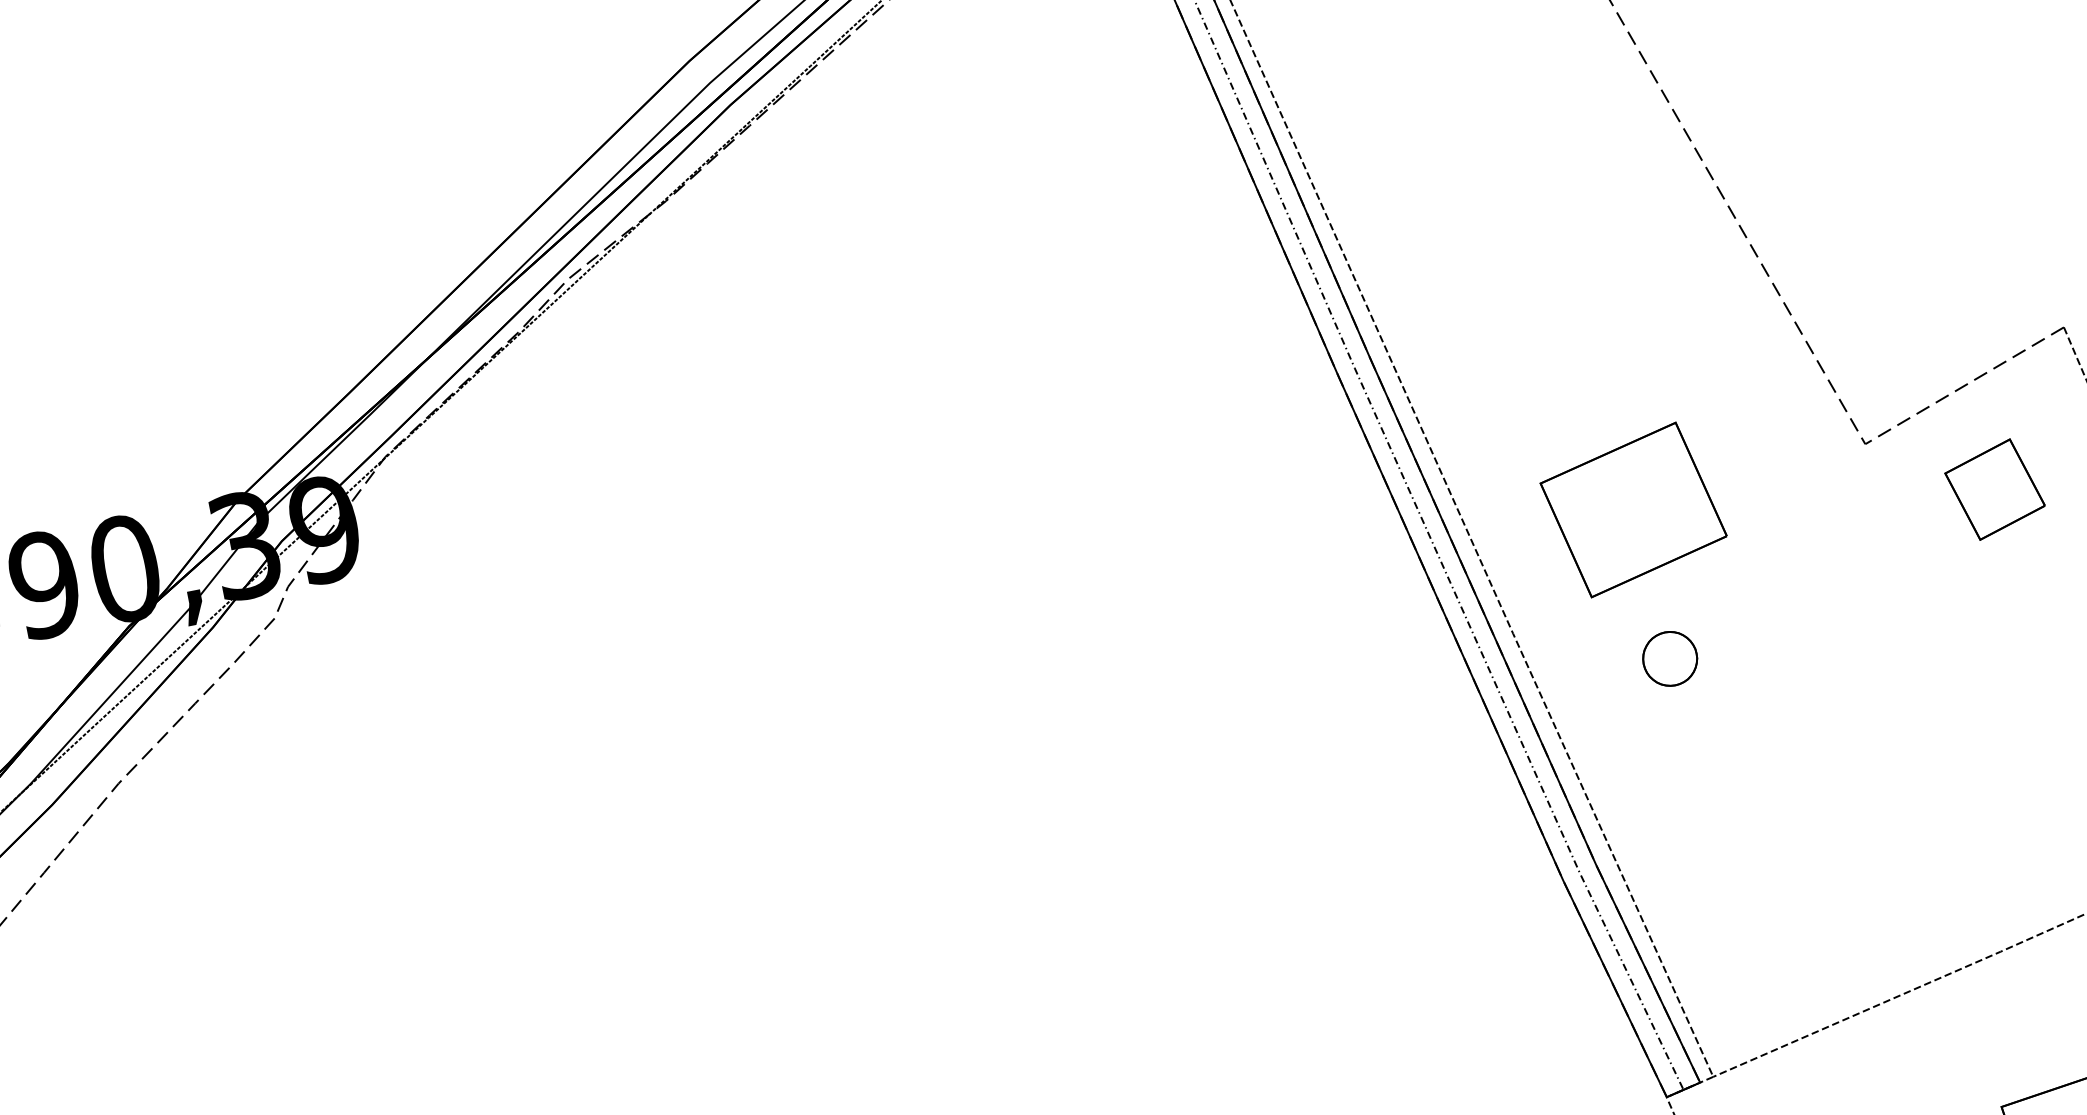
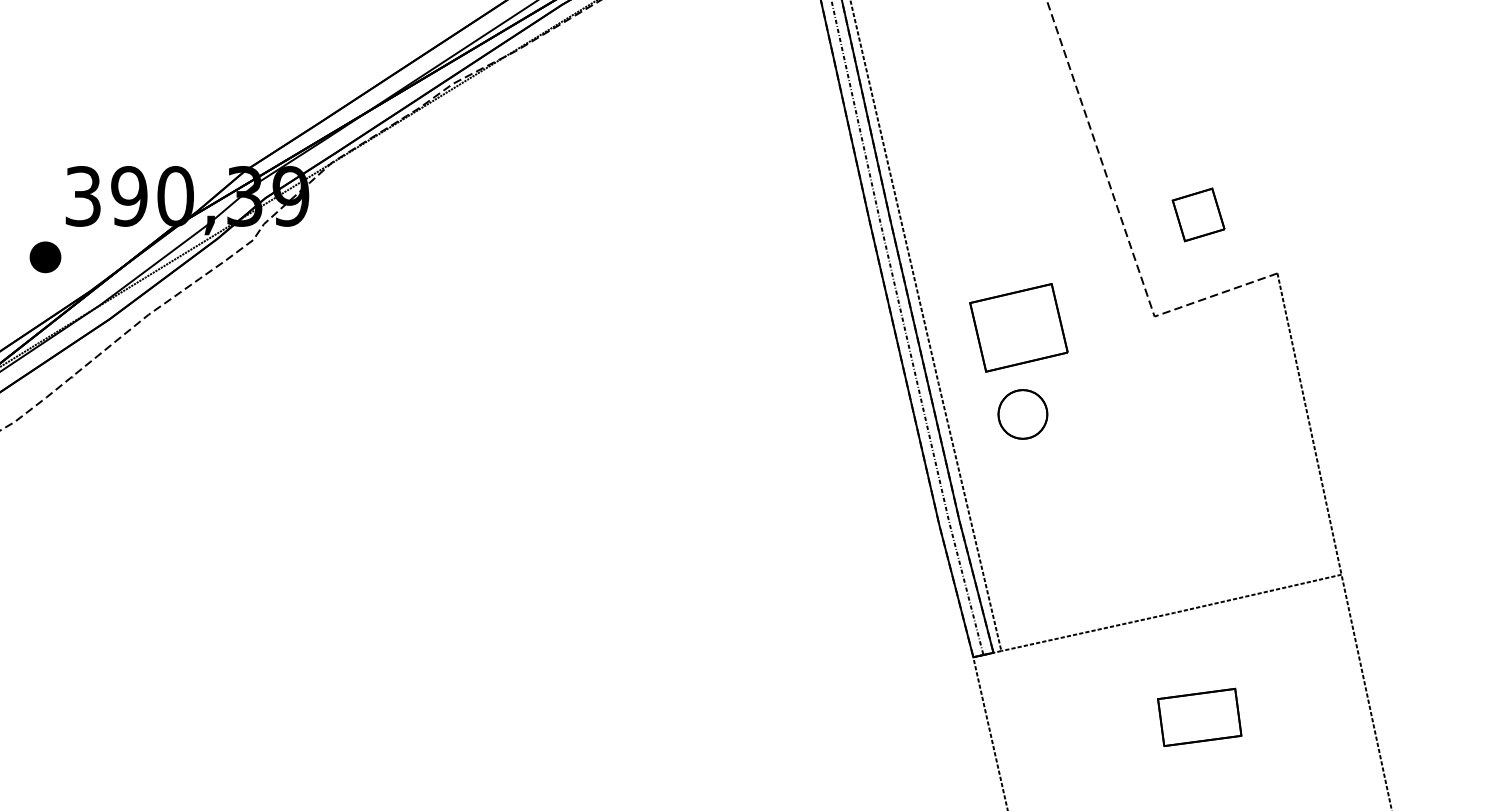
part: (1994, 488) -> (1198, 214), moved
part: (1669, 659) -> (1022, 414), size x1.6

